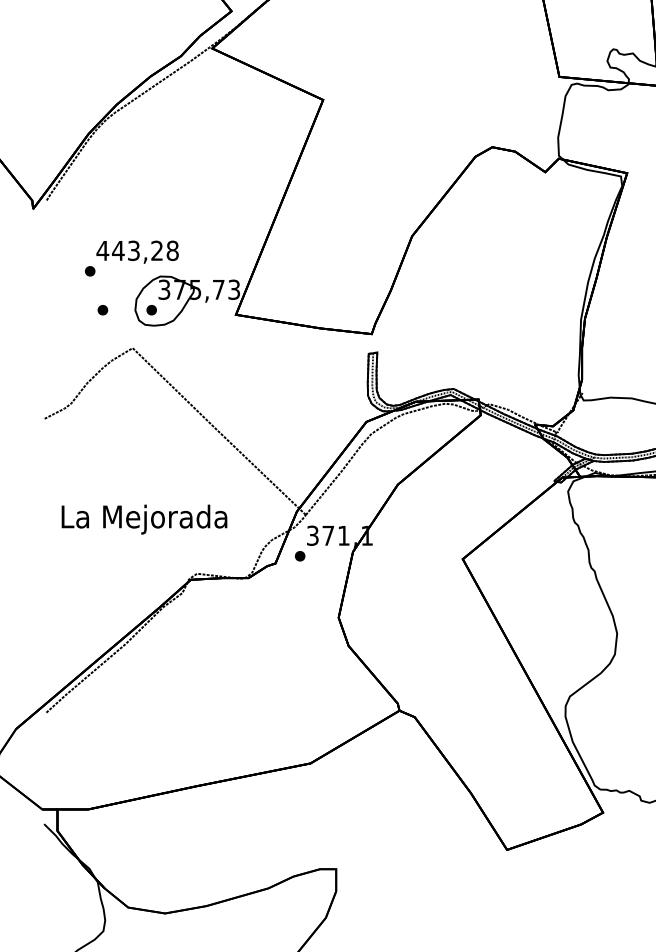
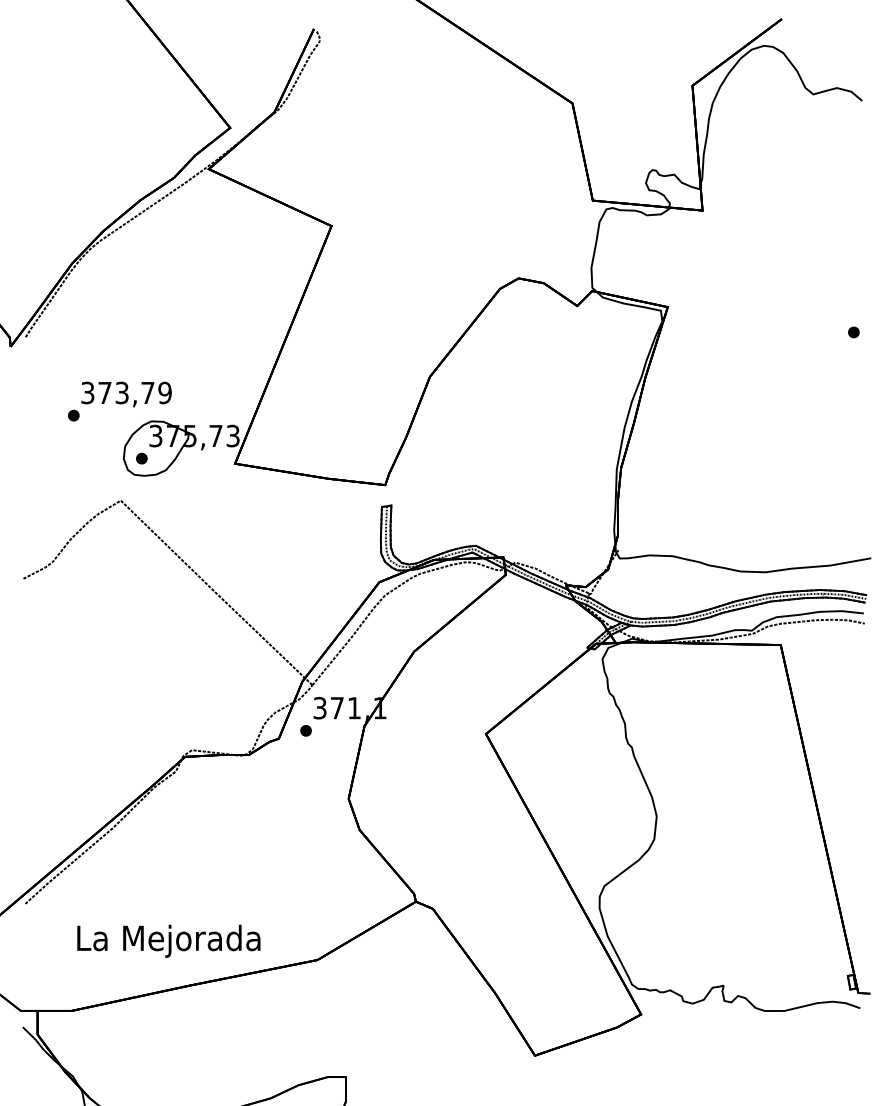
text: (136, 250) -> (125, 392), 443,28 -> 373,79
part: (102, 310) -> (87, 458), removed
text: (144, 518) -> (168, 940), moved

